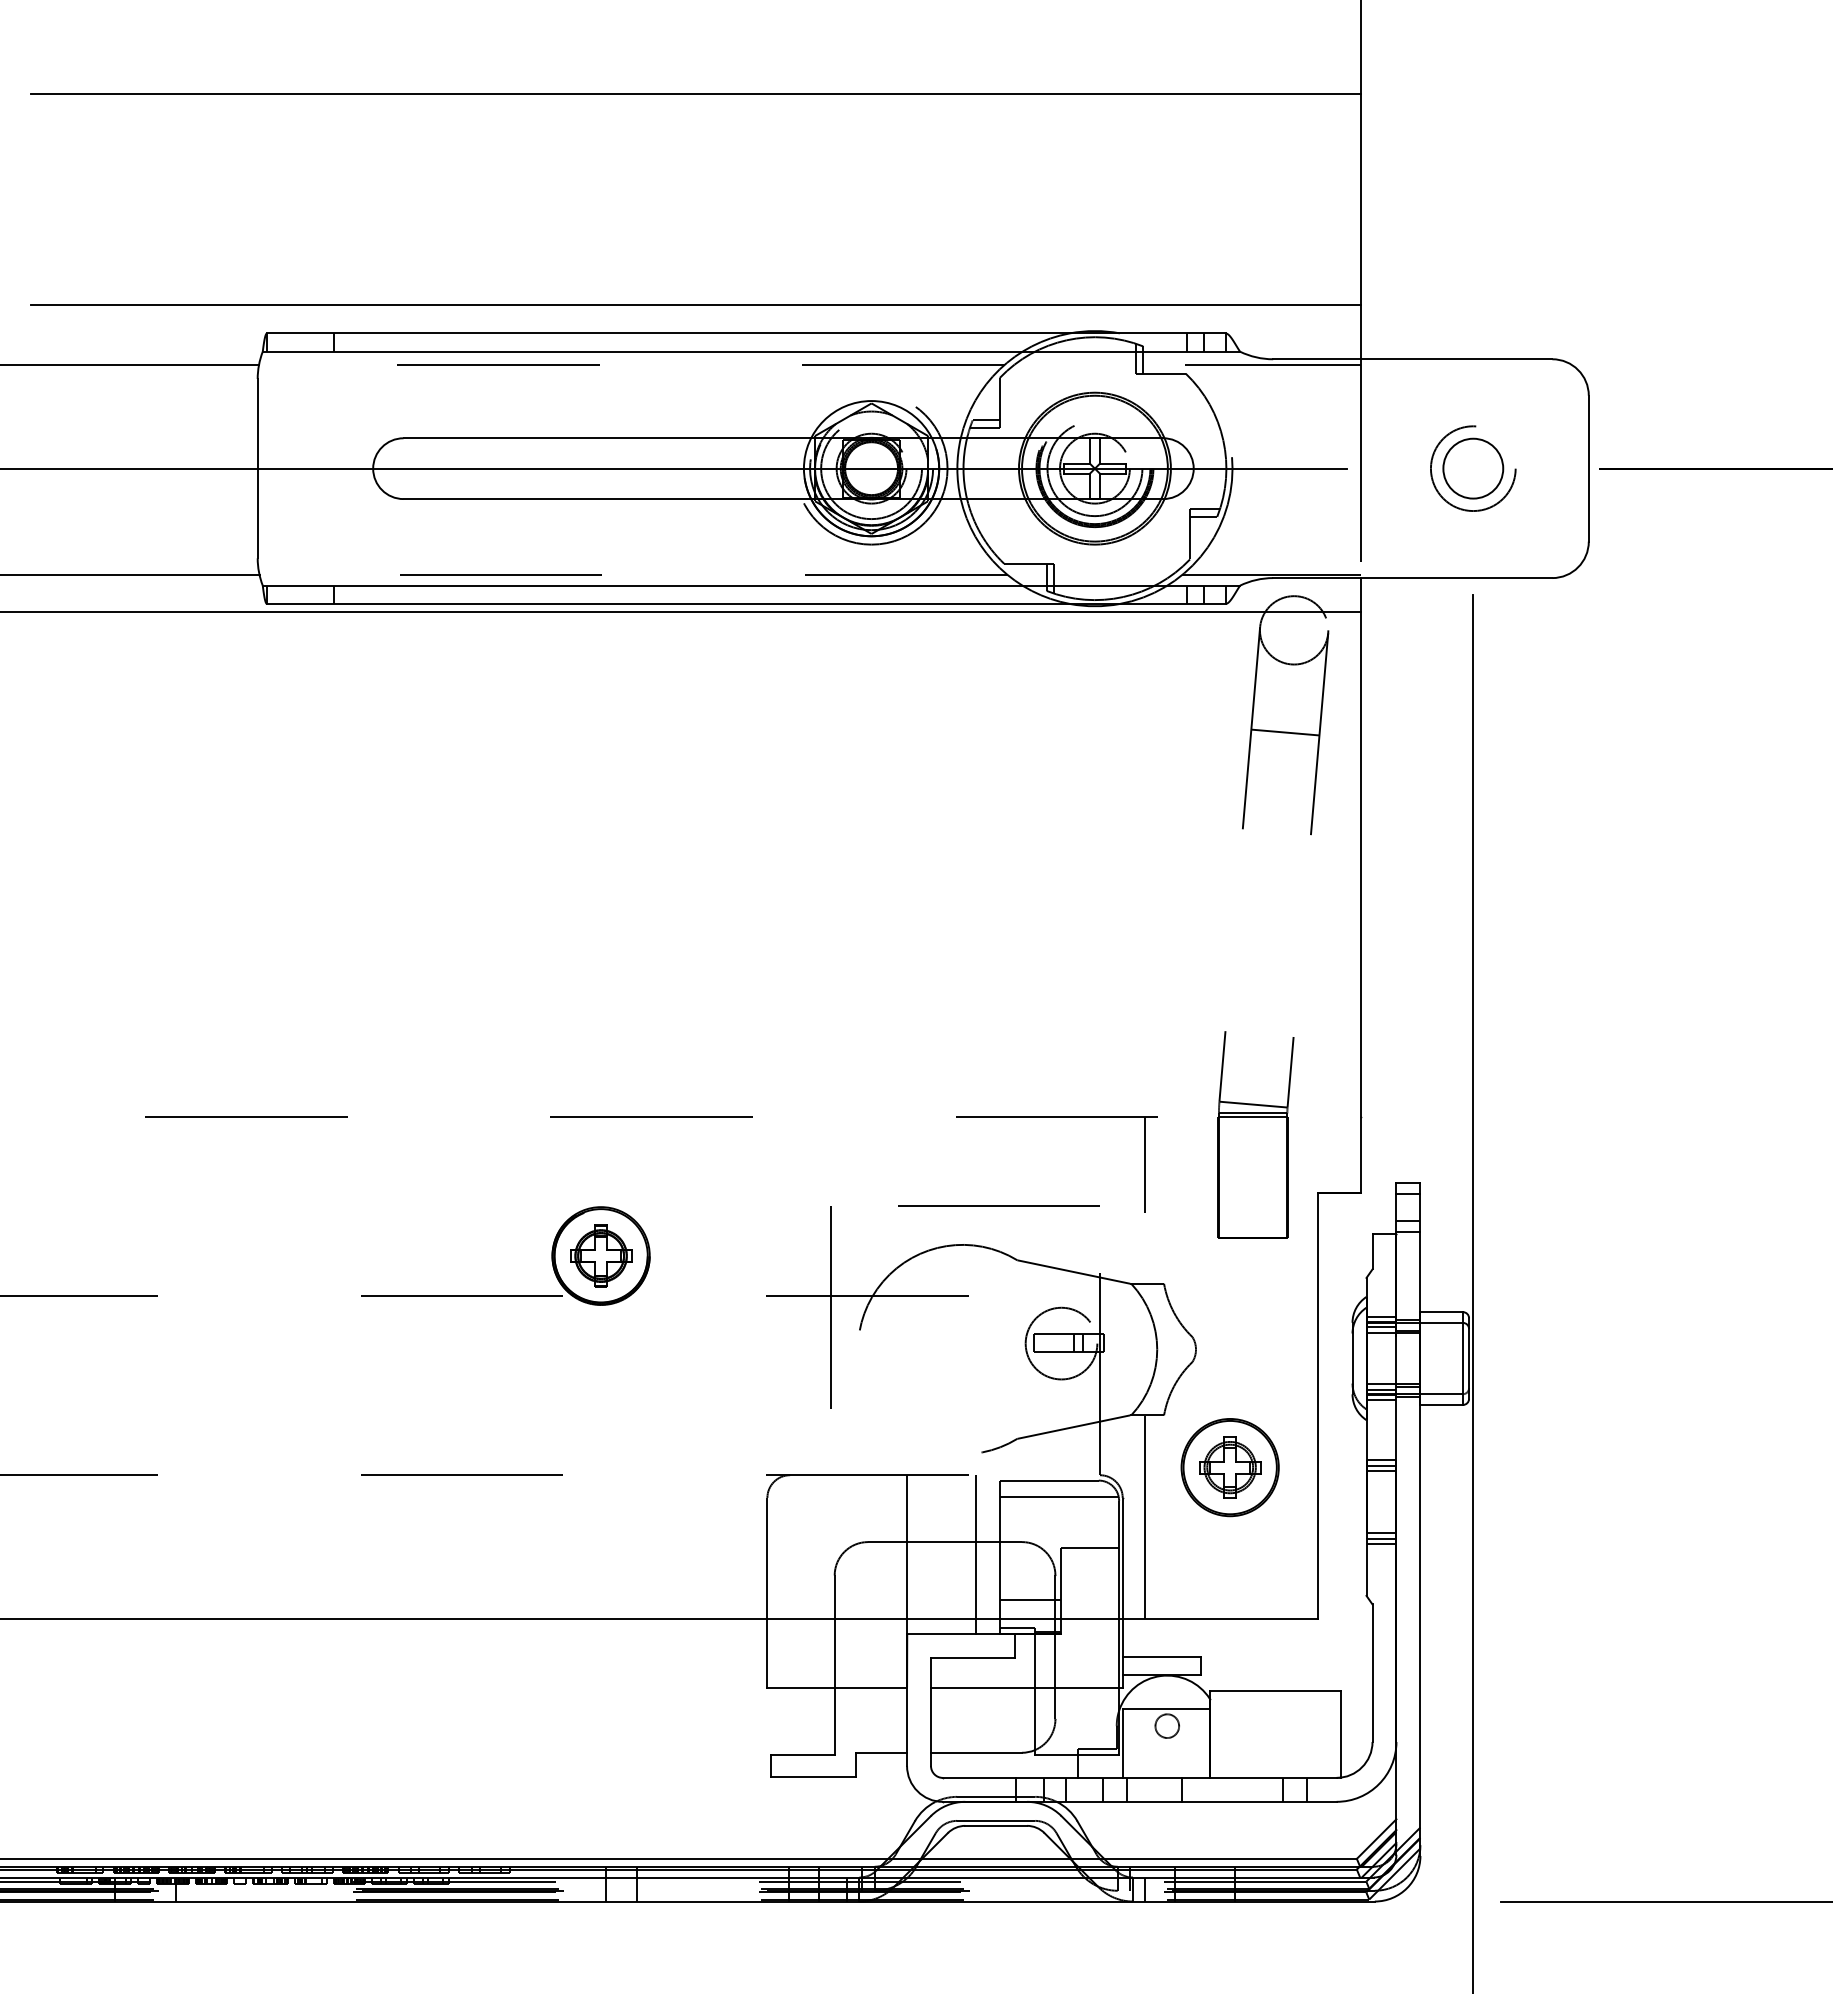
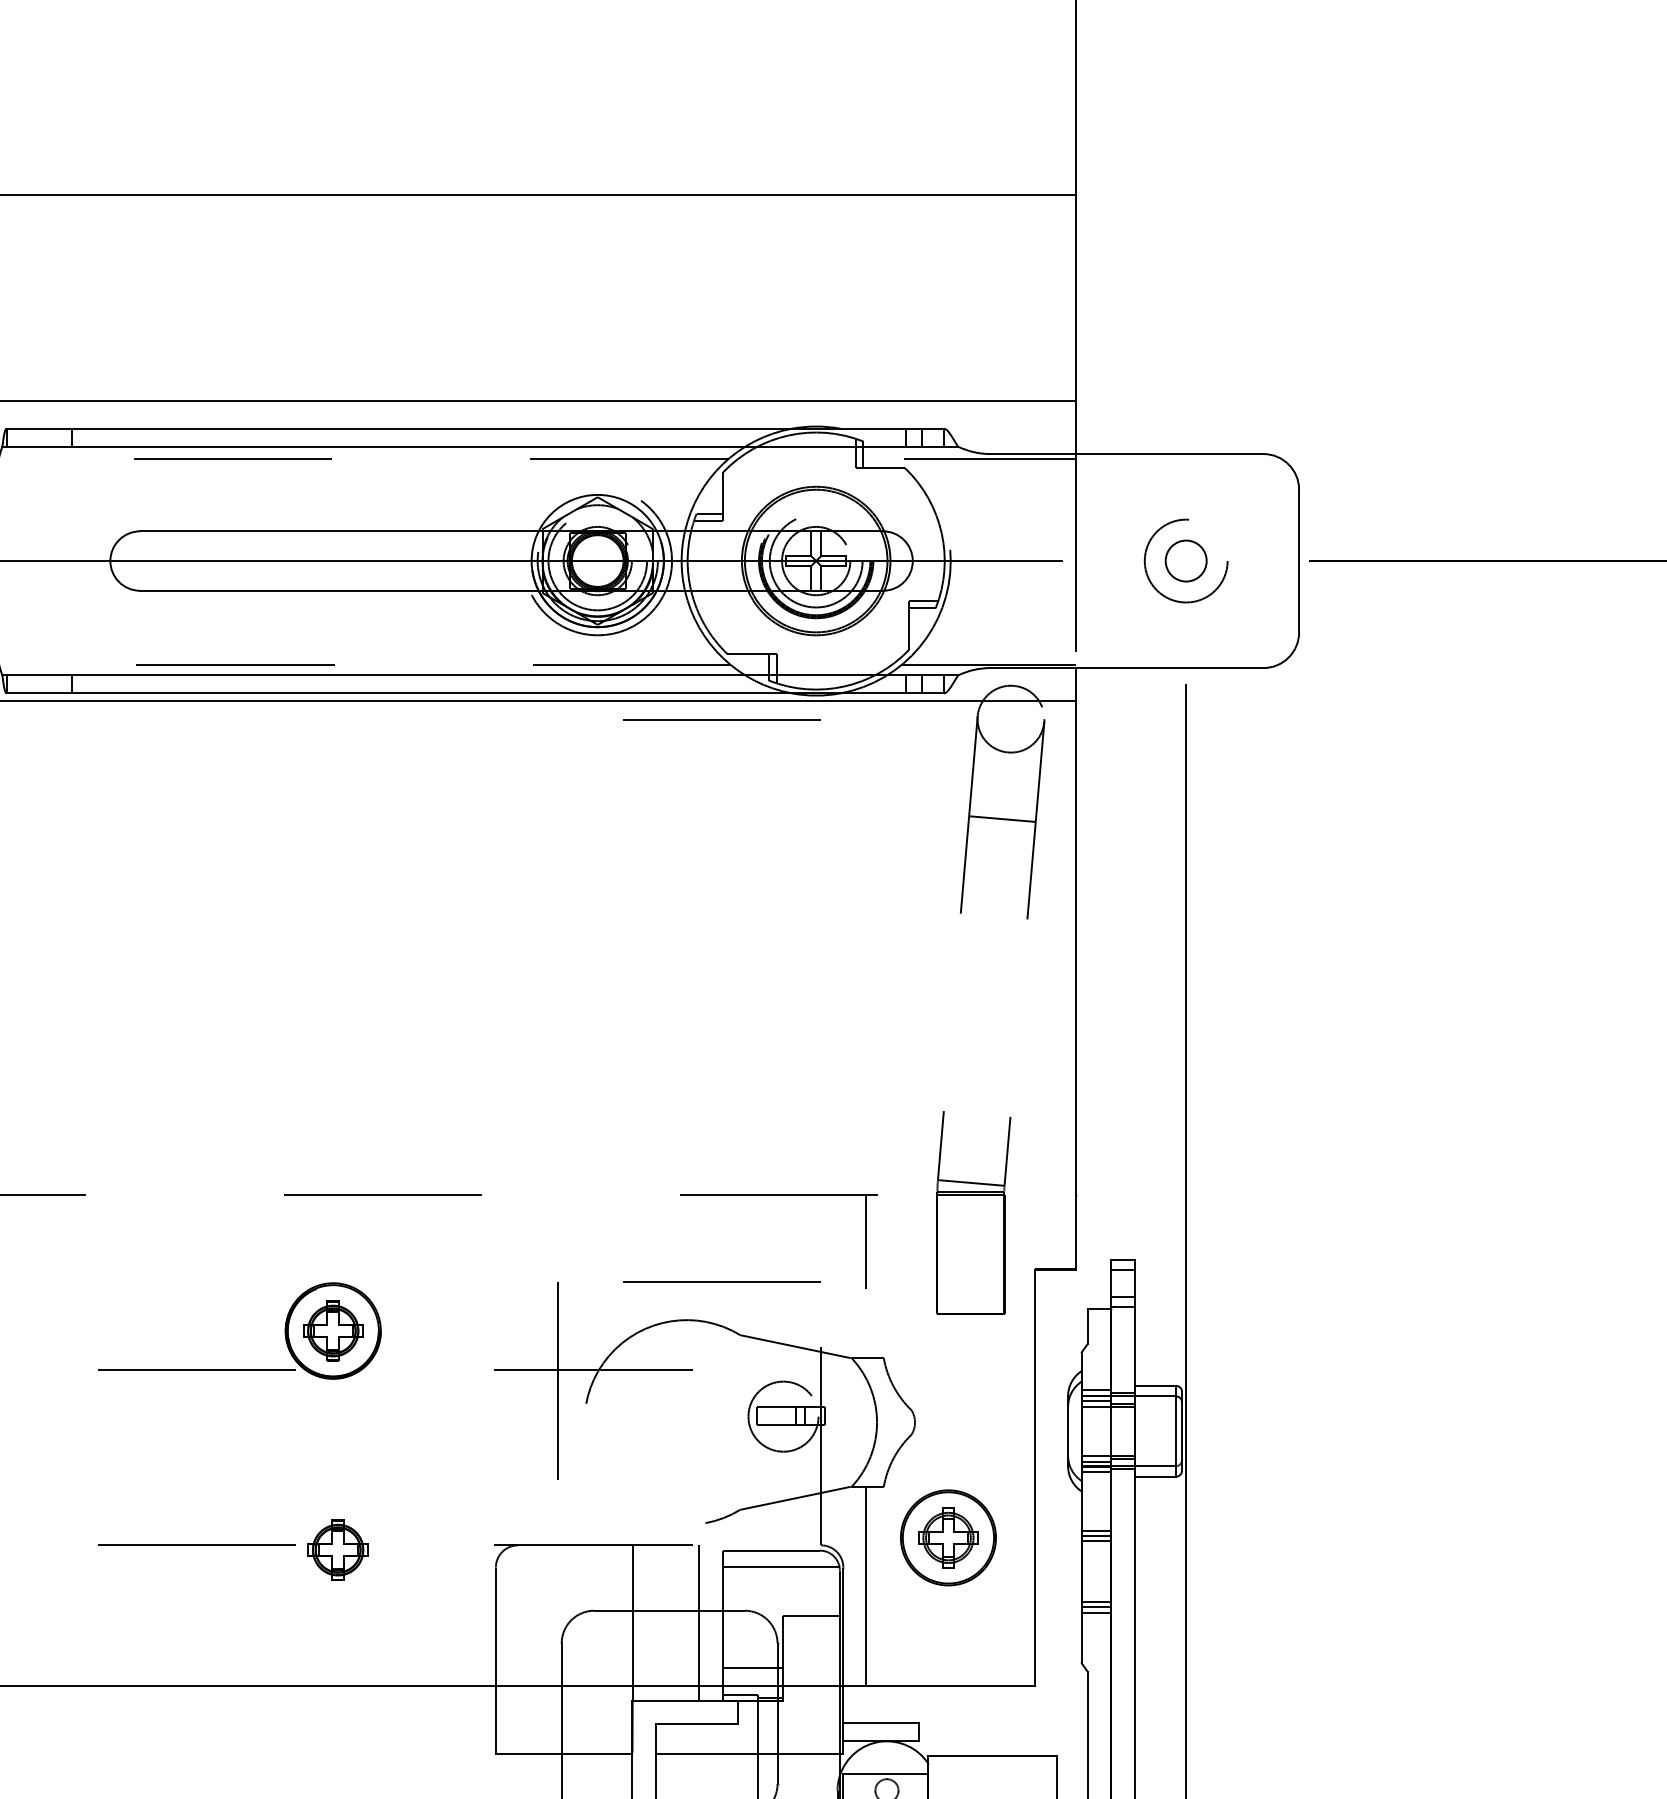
circle: (1473, 468) -> (1186, 560), size x0.7
line: (998, 630) -> (721, 719), added
part: (606, 1479) -> (338, 1549), added

